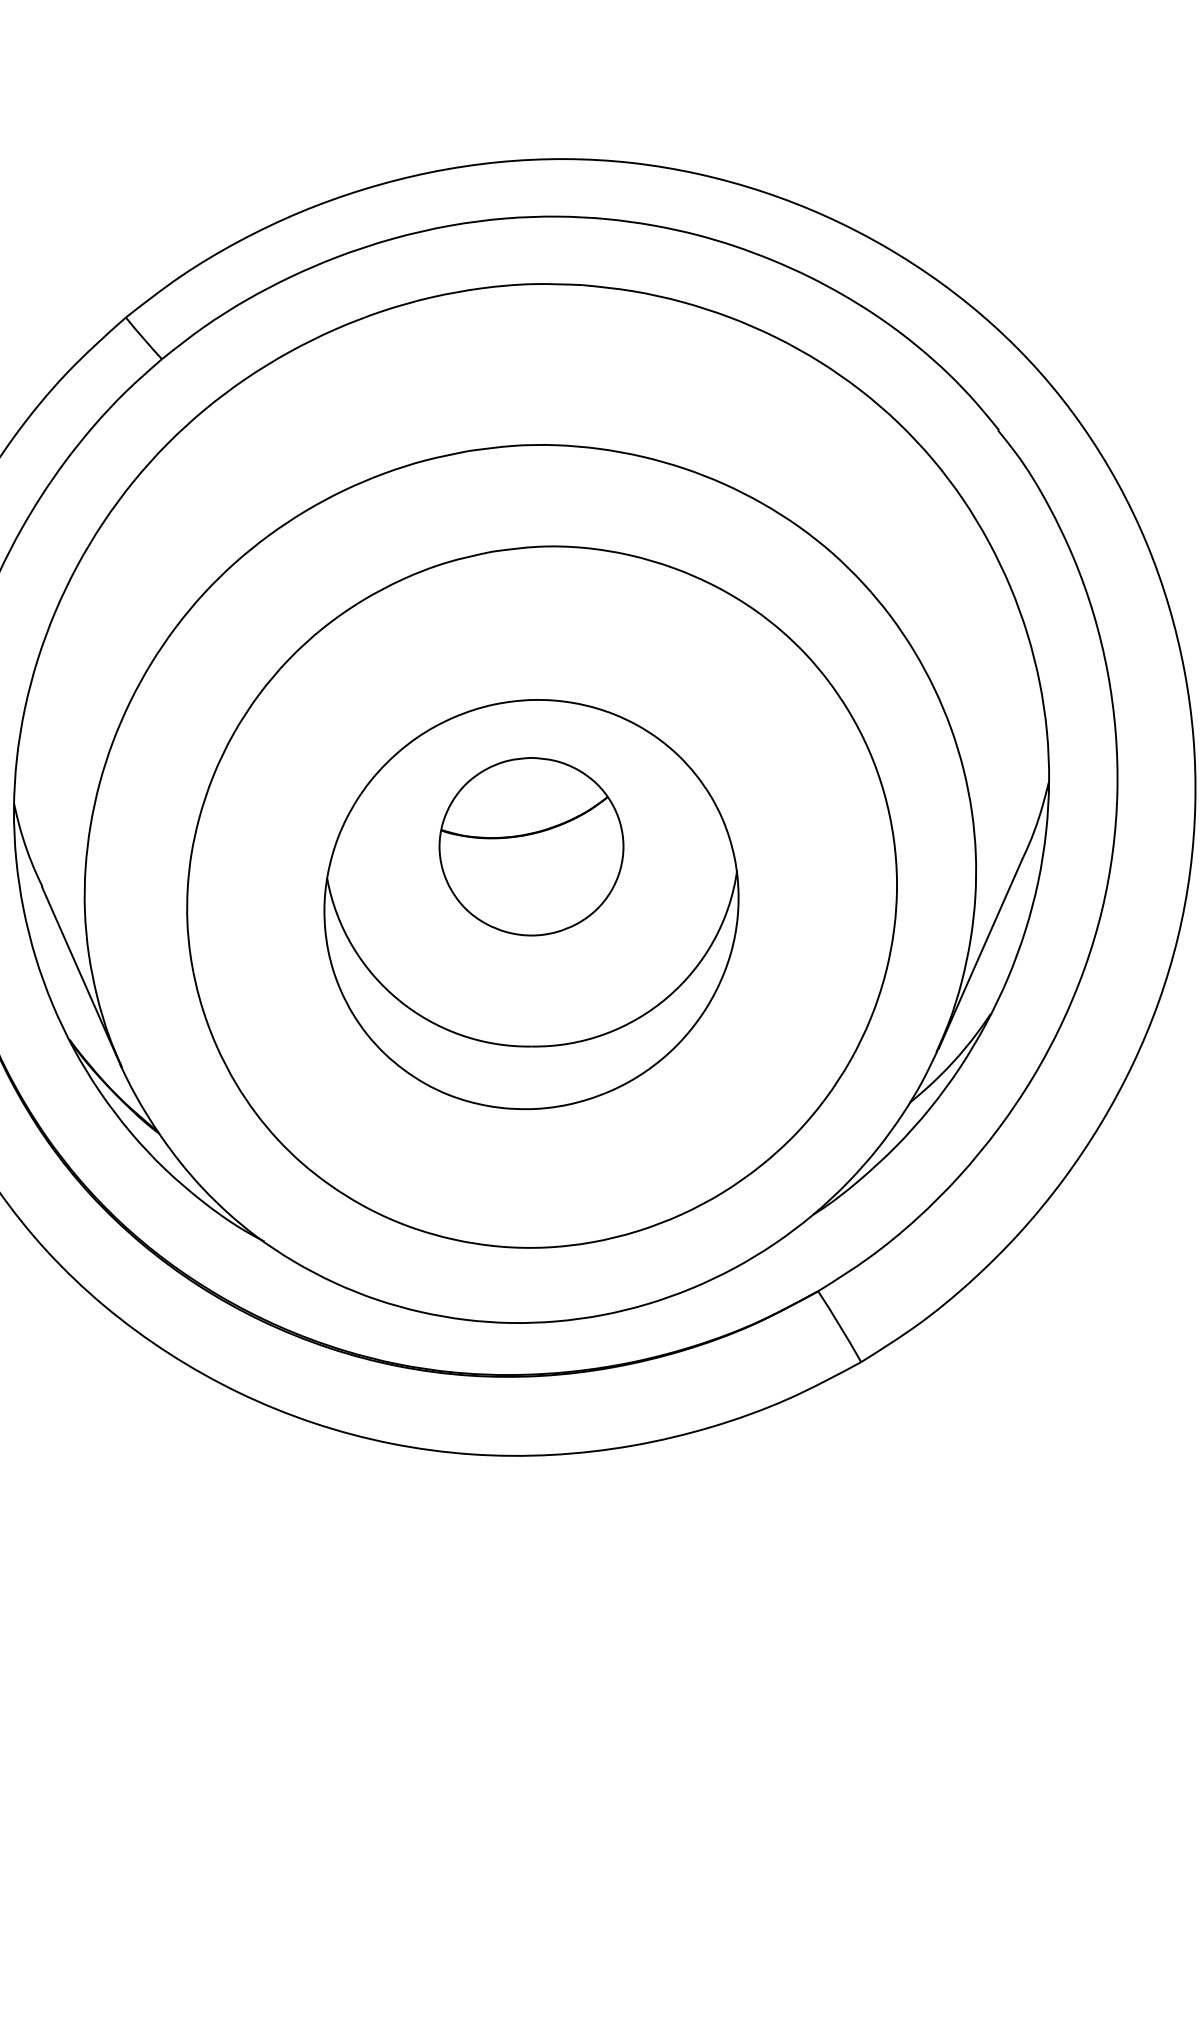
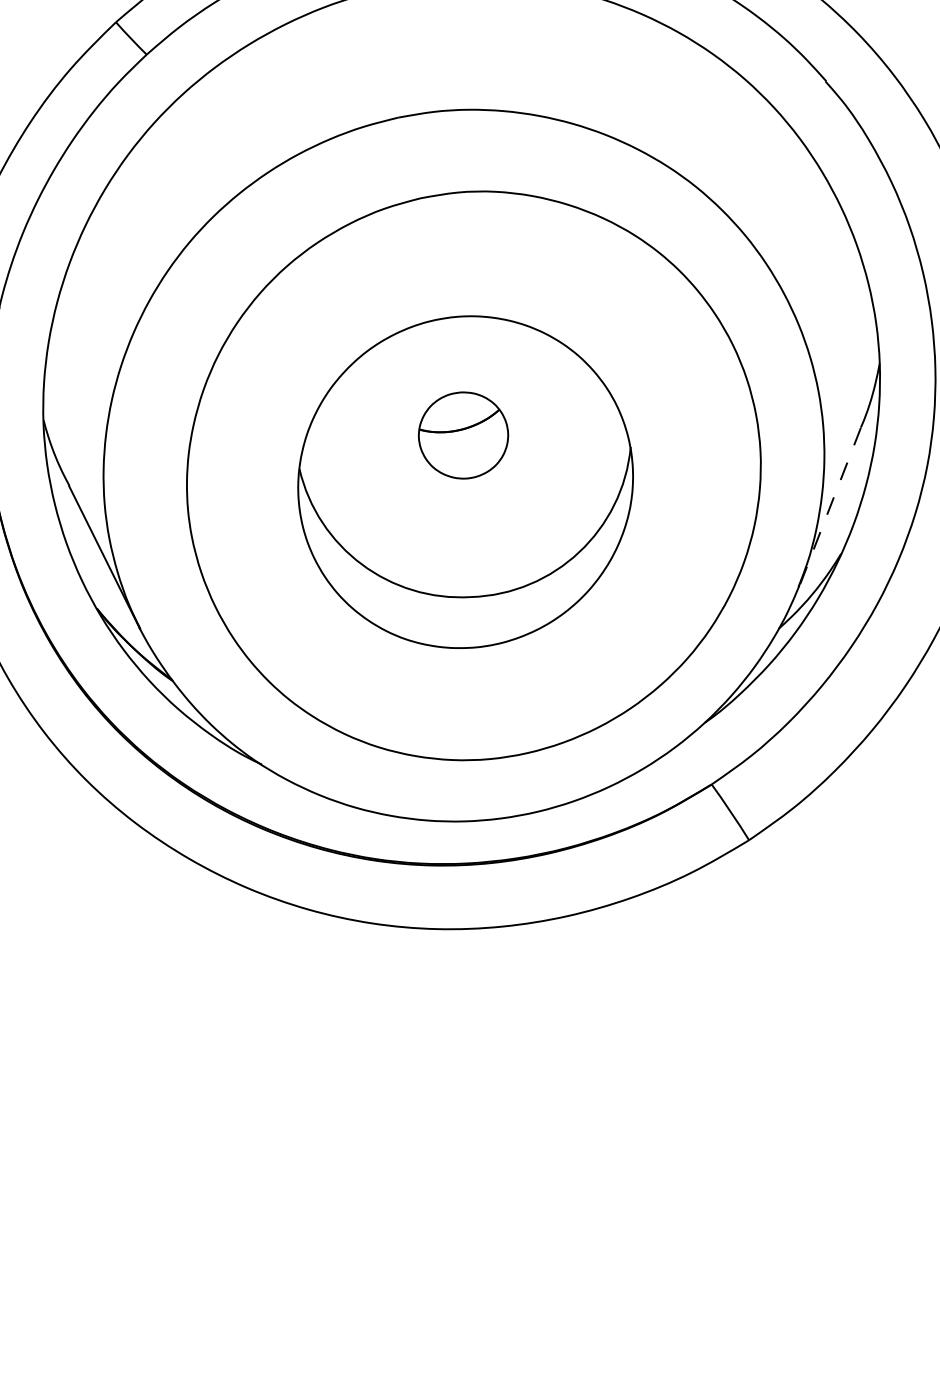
part: (531, 846) -> (463, 435), size x0.6
line: (980, 954) -> (830, 506), solid -> dashed

